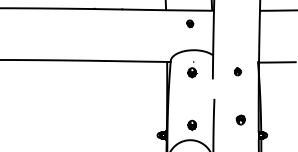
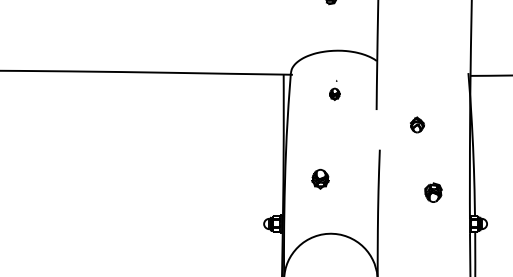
part: (192, 69) -> (335, 89), size x0.6
part: (237, 71) -> (416, 124), moved
part: (191, 125) -> (318, 179), moved

